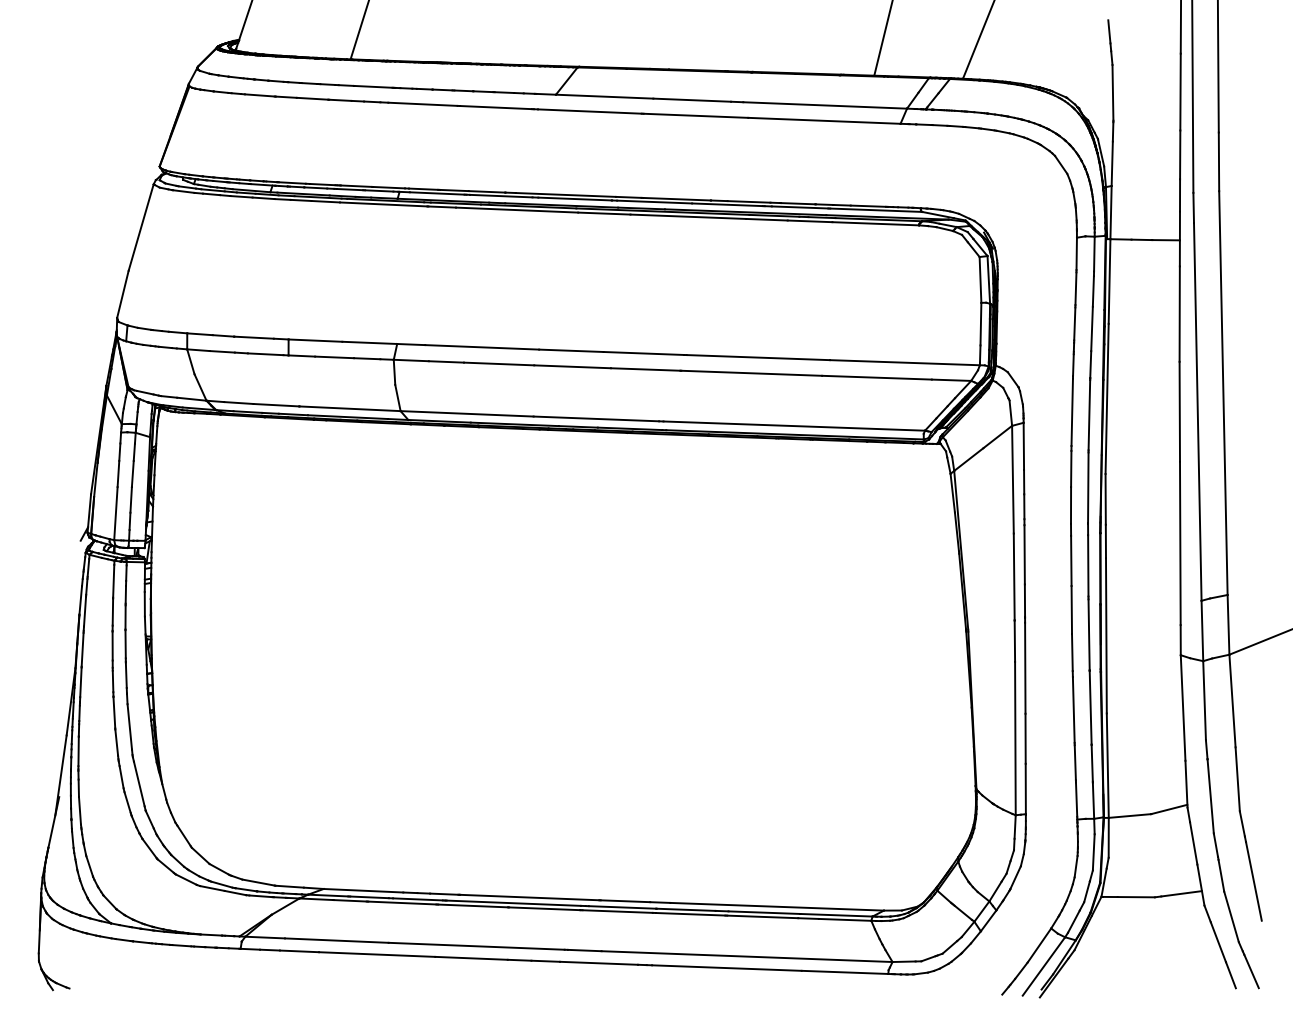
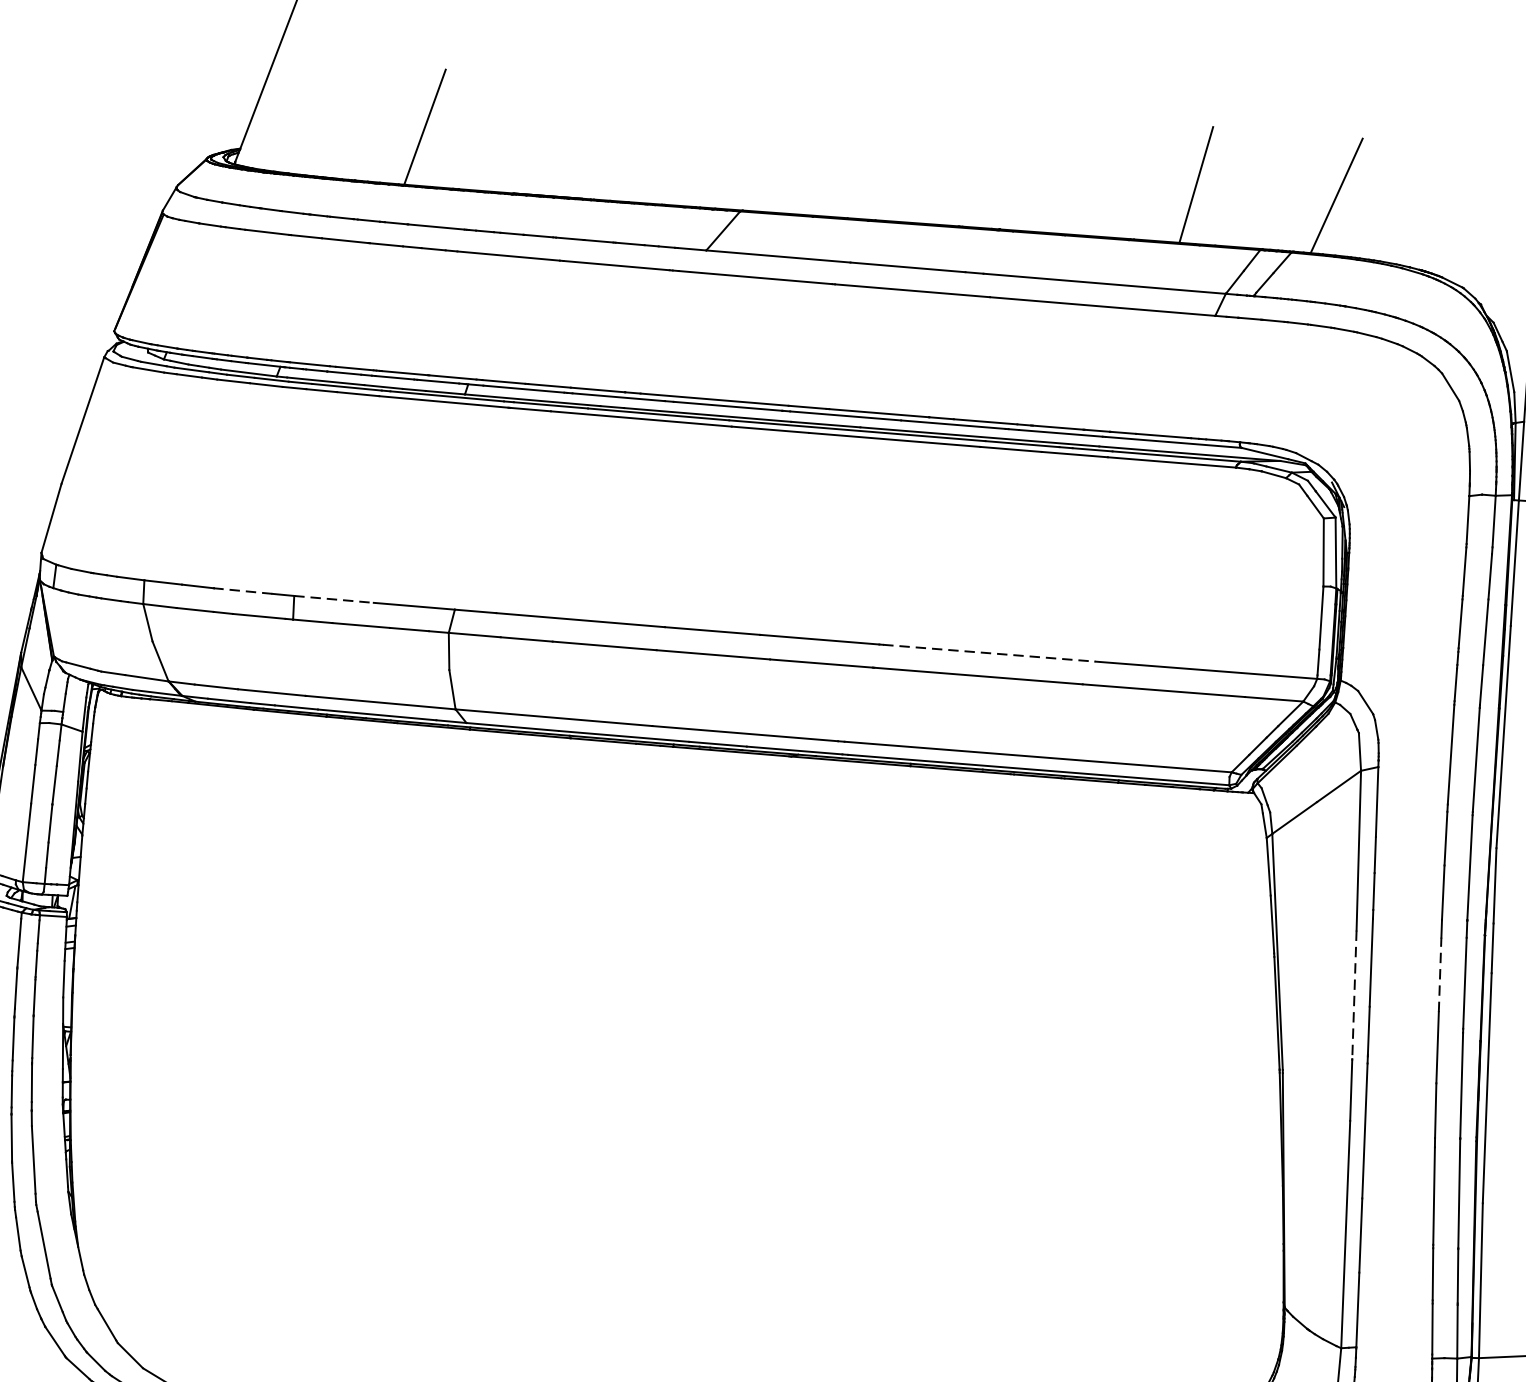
line: (254, 337) -> (243, 590), solid -> dashed
line: (315, 340) -> (334, 599), solid -> dashed
line: (758, 357) -> (989, 653), solid -> dashed
line: (1071, 560) -> (1440, 974), solid -> dashed
line: (1014, 577) -> (1354, 995), solid -> dashed

